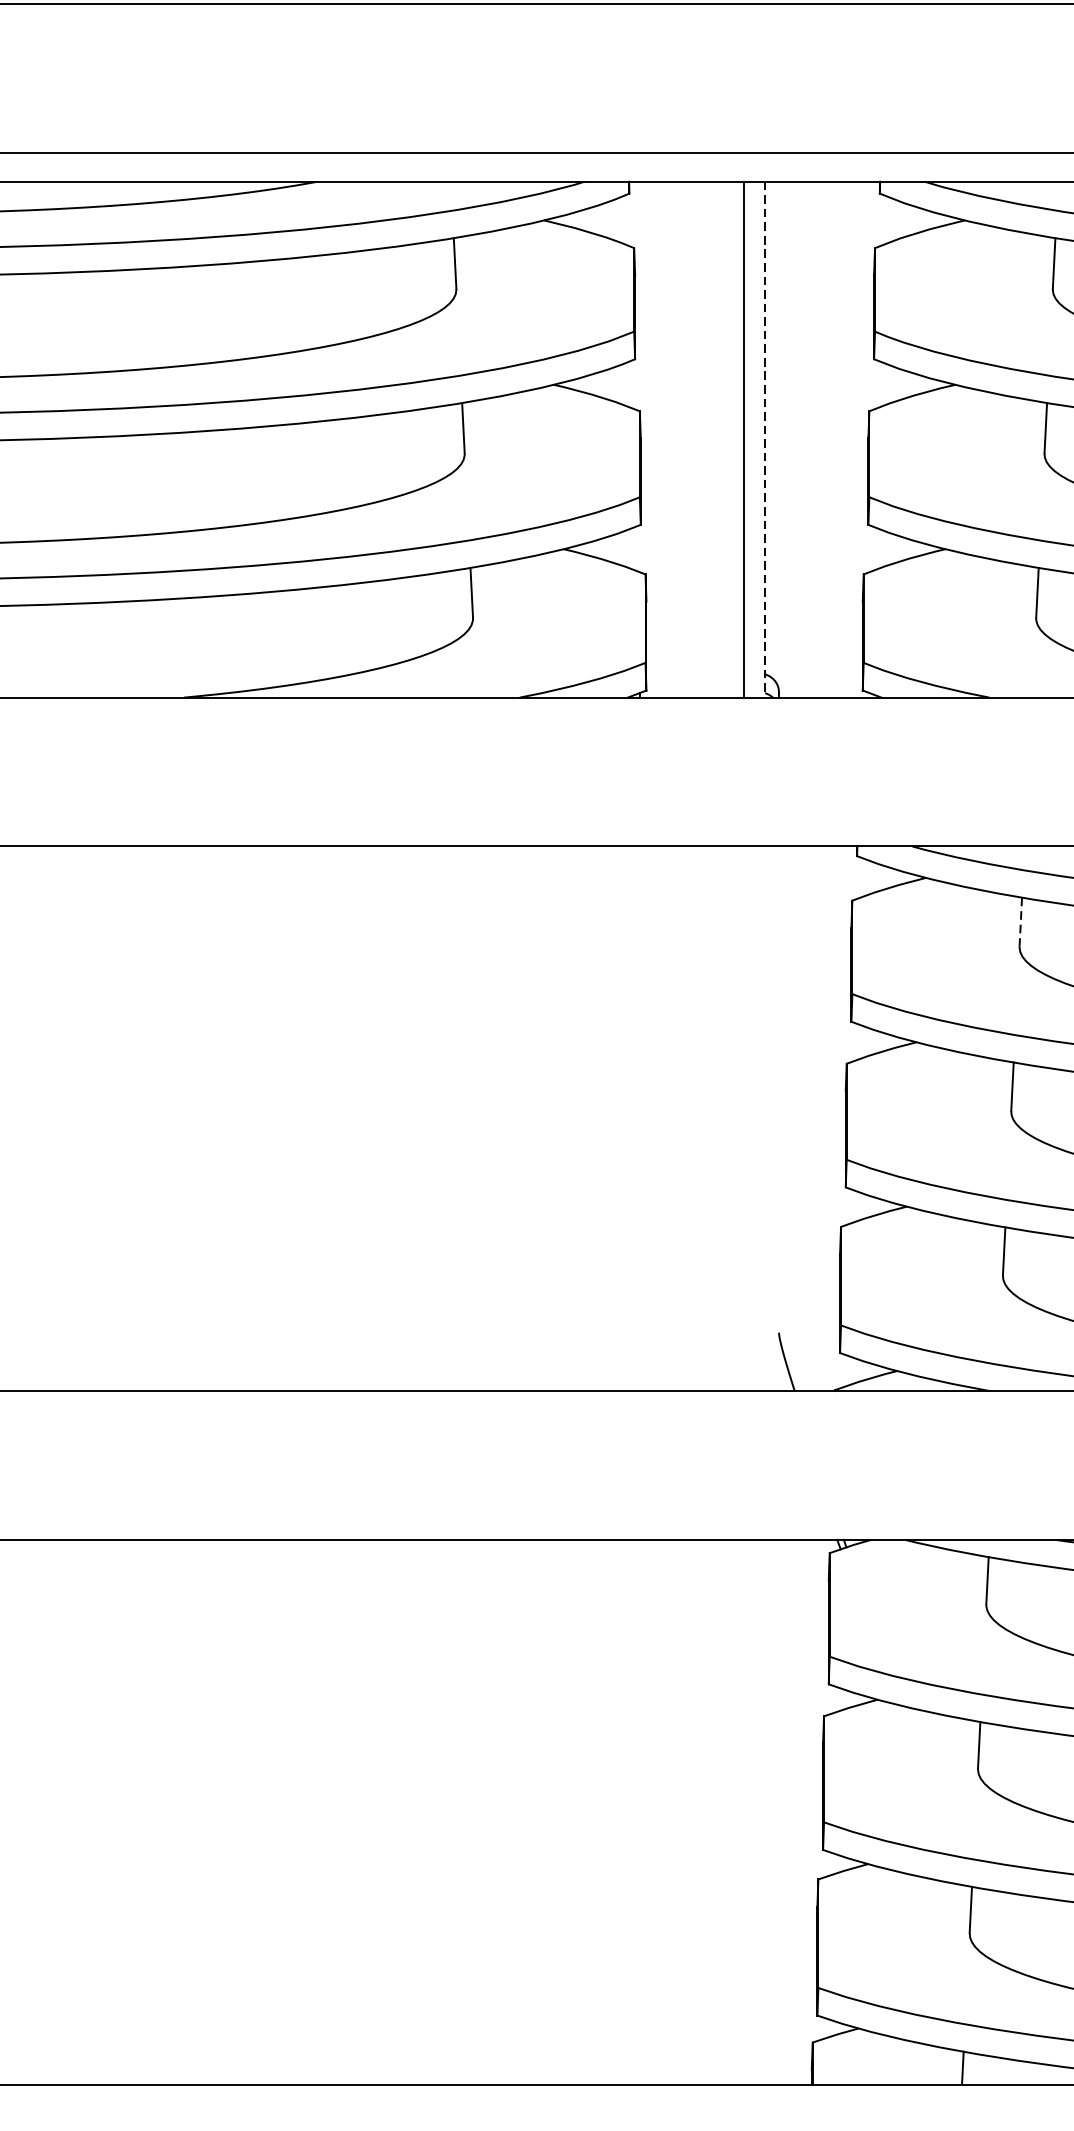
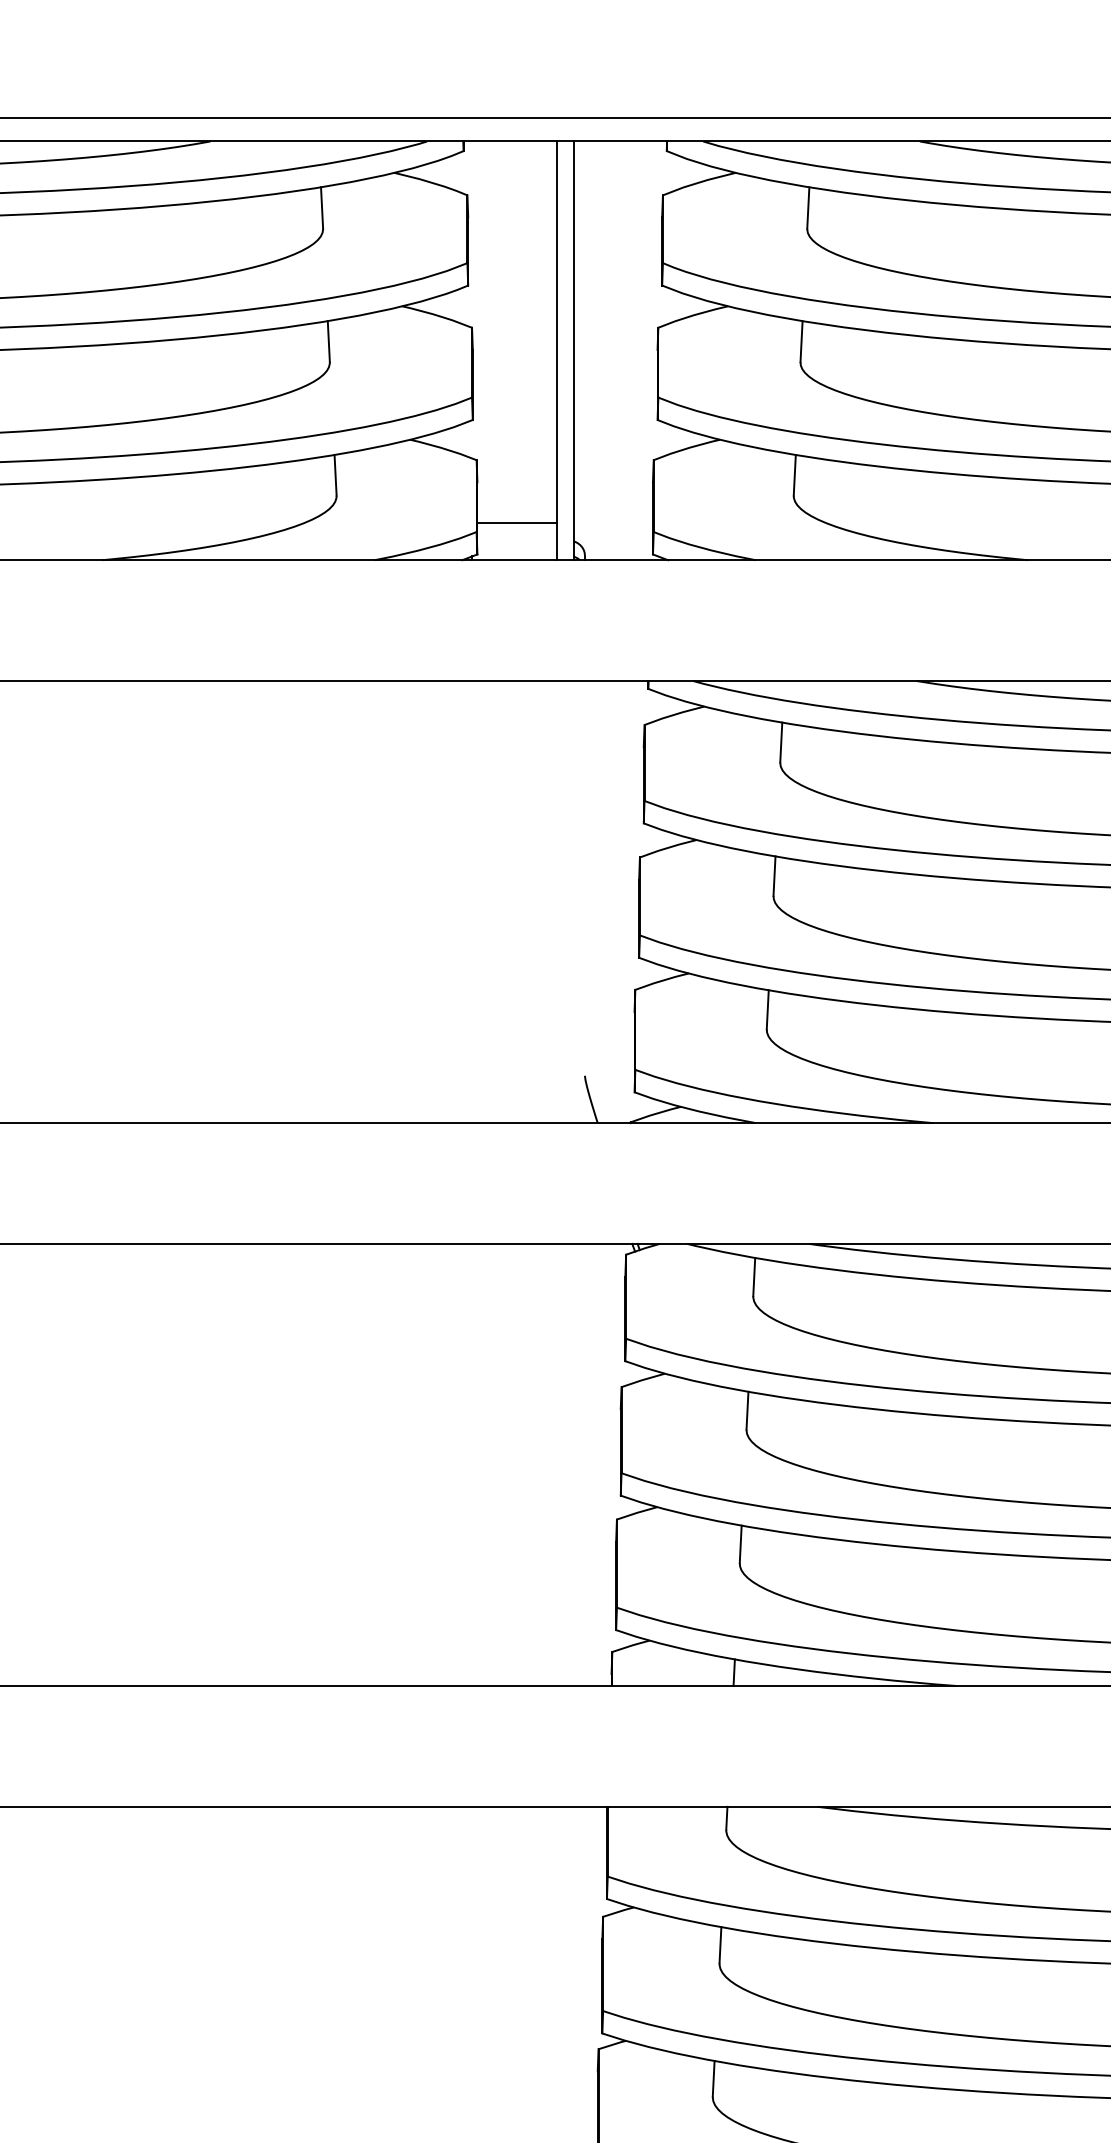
line: (764, 440) -> (573, 351), dashed -> solid
line: (694, 651) -> (516, 522), added
line: (1021, 922) -> (781, 742), dashed -> solid

